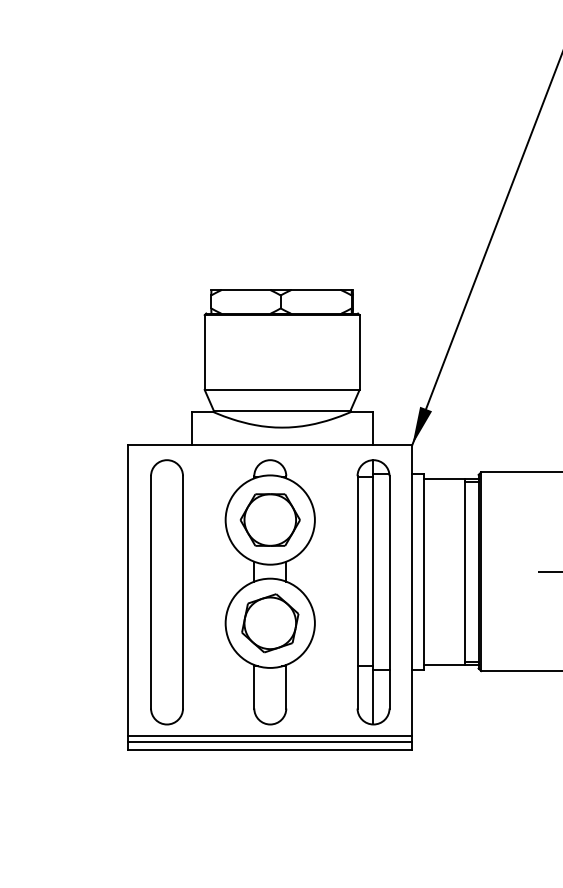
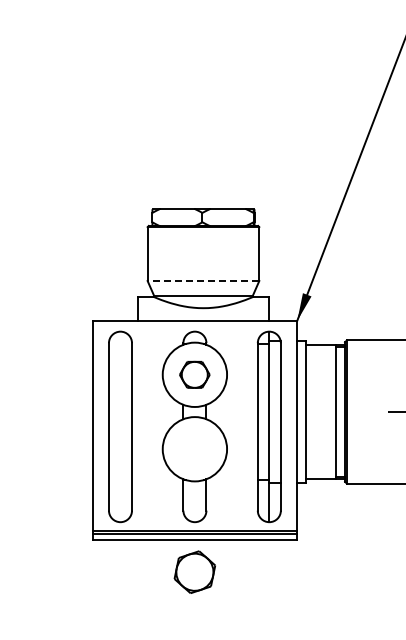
line: (282, 390) -> (203, 281), solid -> dashed
part: (269, 519) -> (194, 374), size x0.7
part: (269, 622) -> (194, 571), moved

